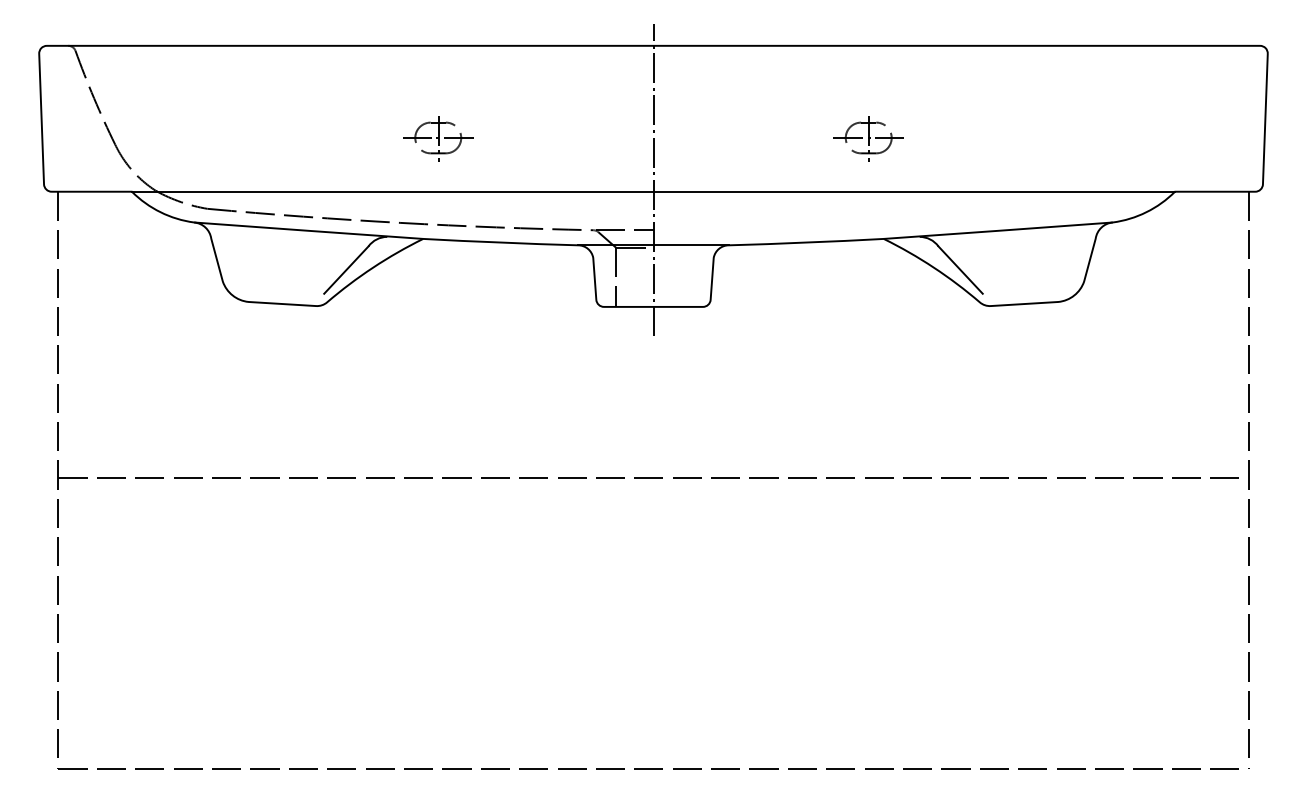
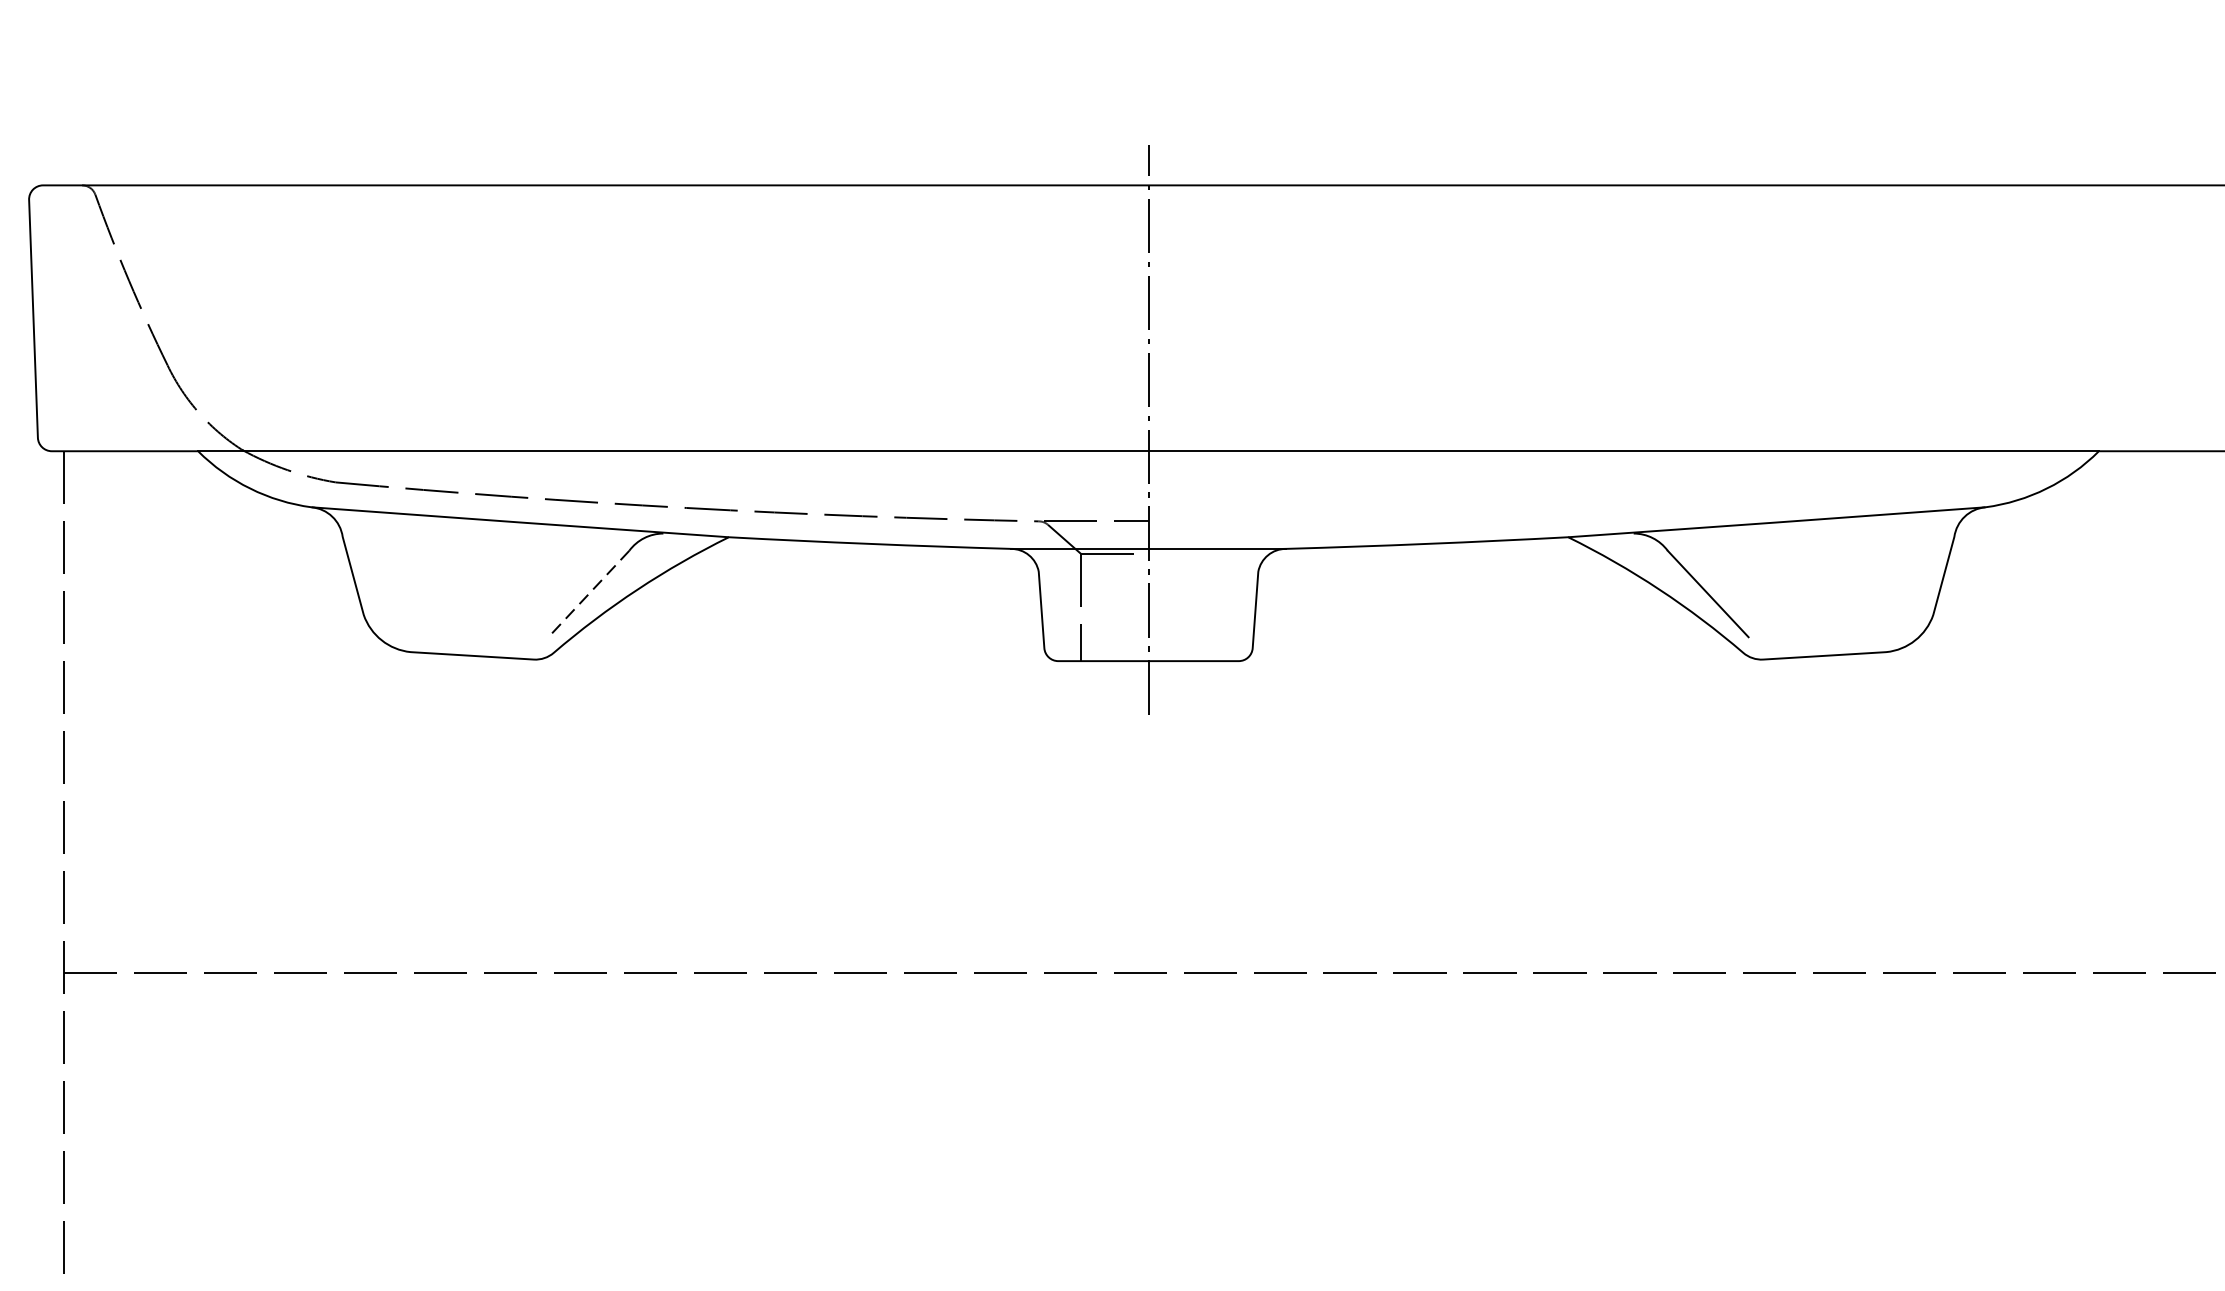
part: (438, 138) -> (756, 354), removed
part: (868, 138) -> (1540, 354), removed
line: (346, 270) -> (589, 594), solid -> dashed

